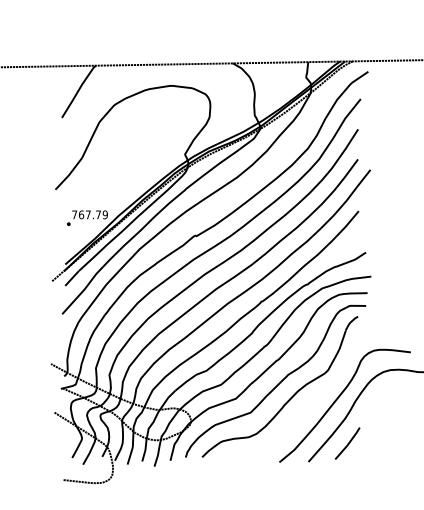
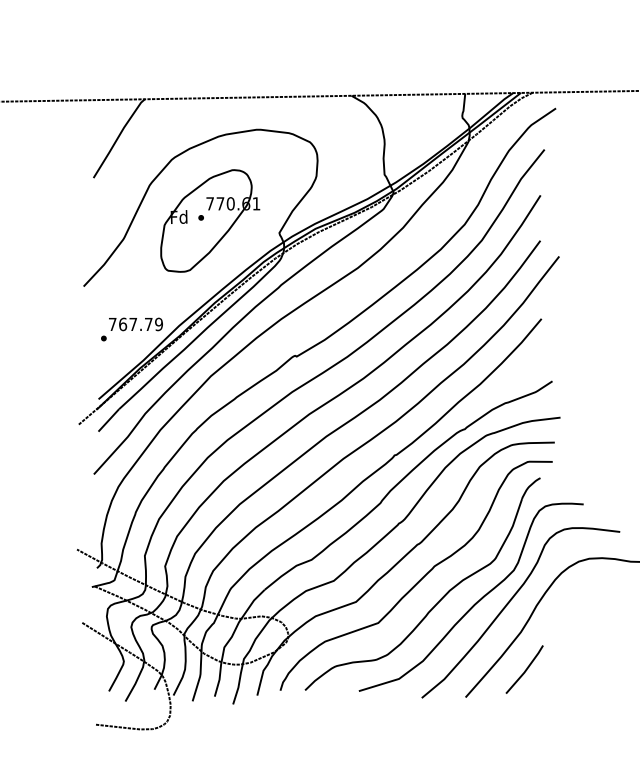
part: (138, 145) -> (209, 219), added
curve: (315, 398) -> (476, 601), added

